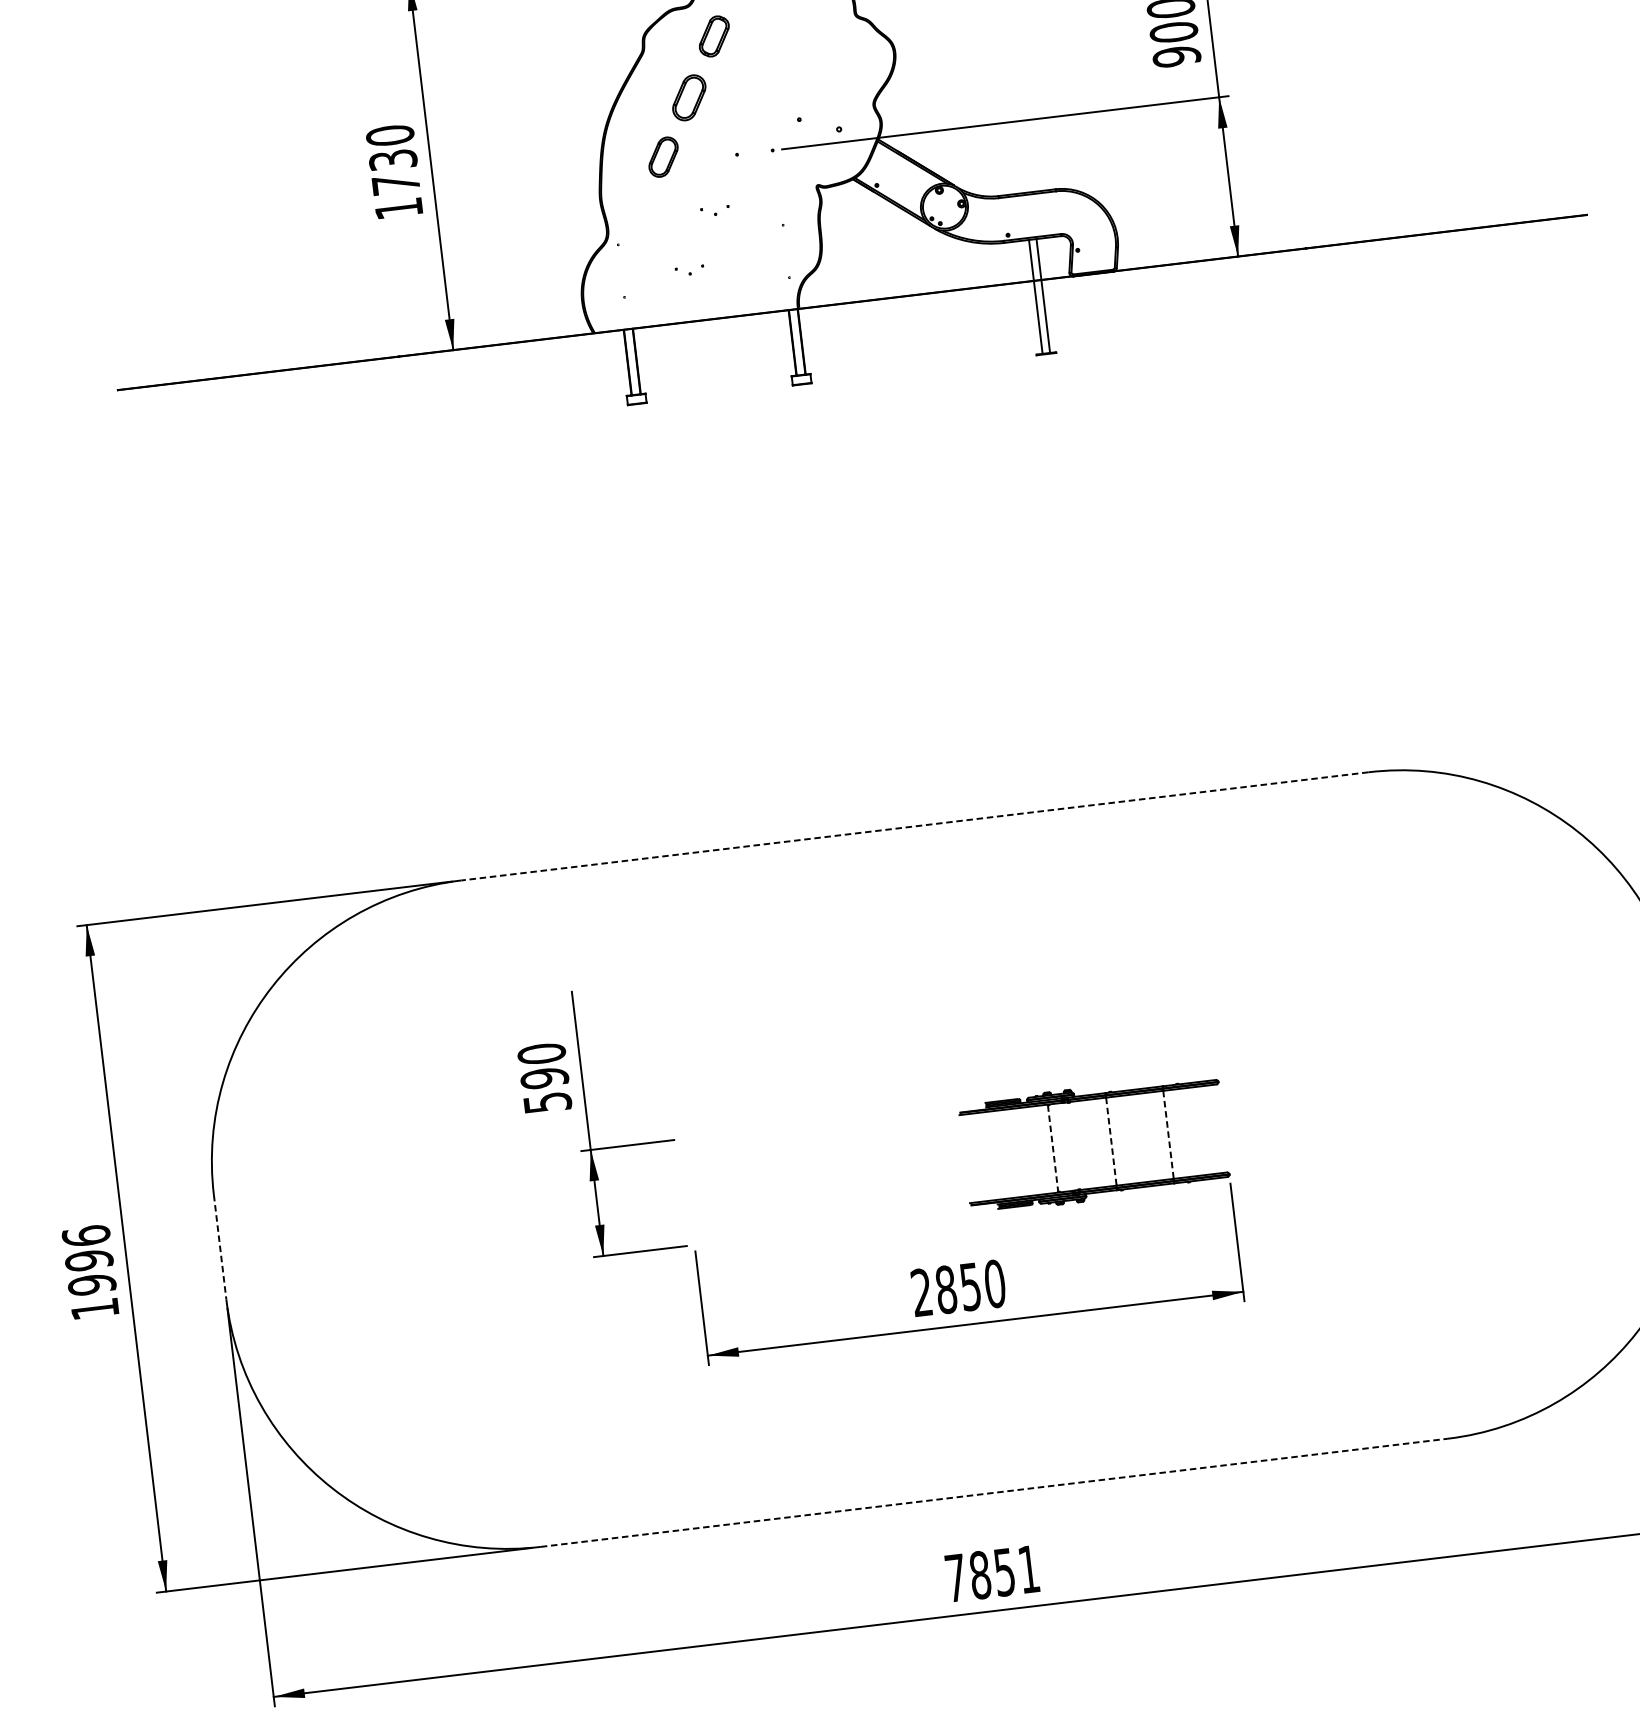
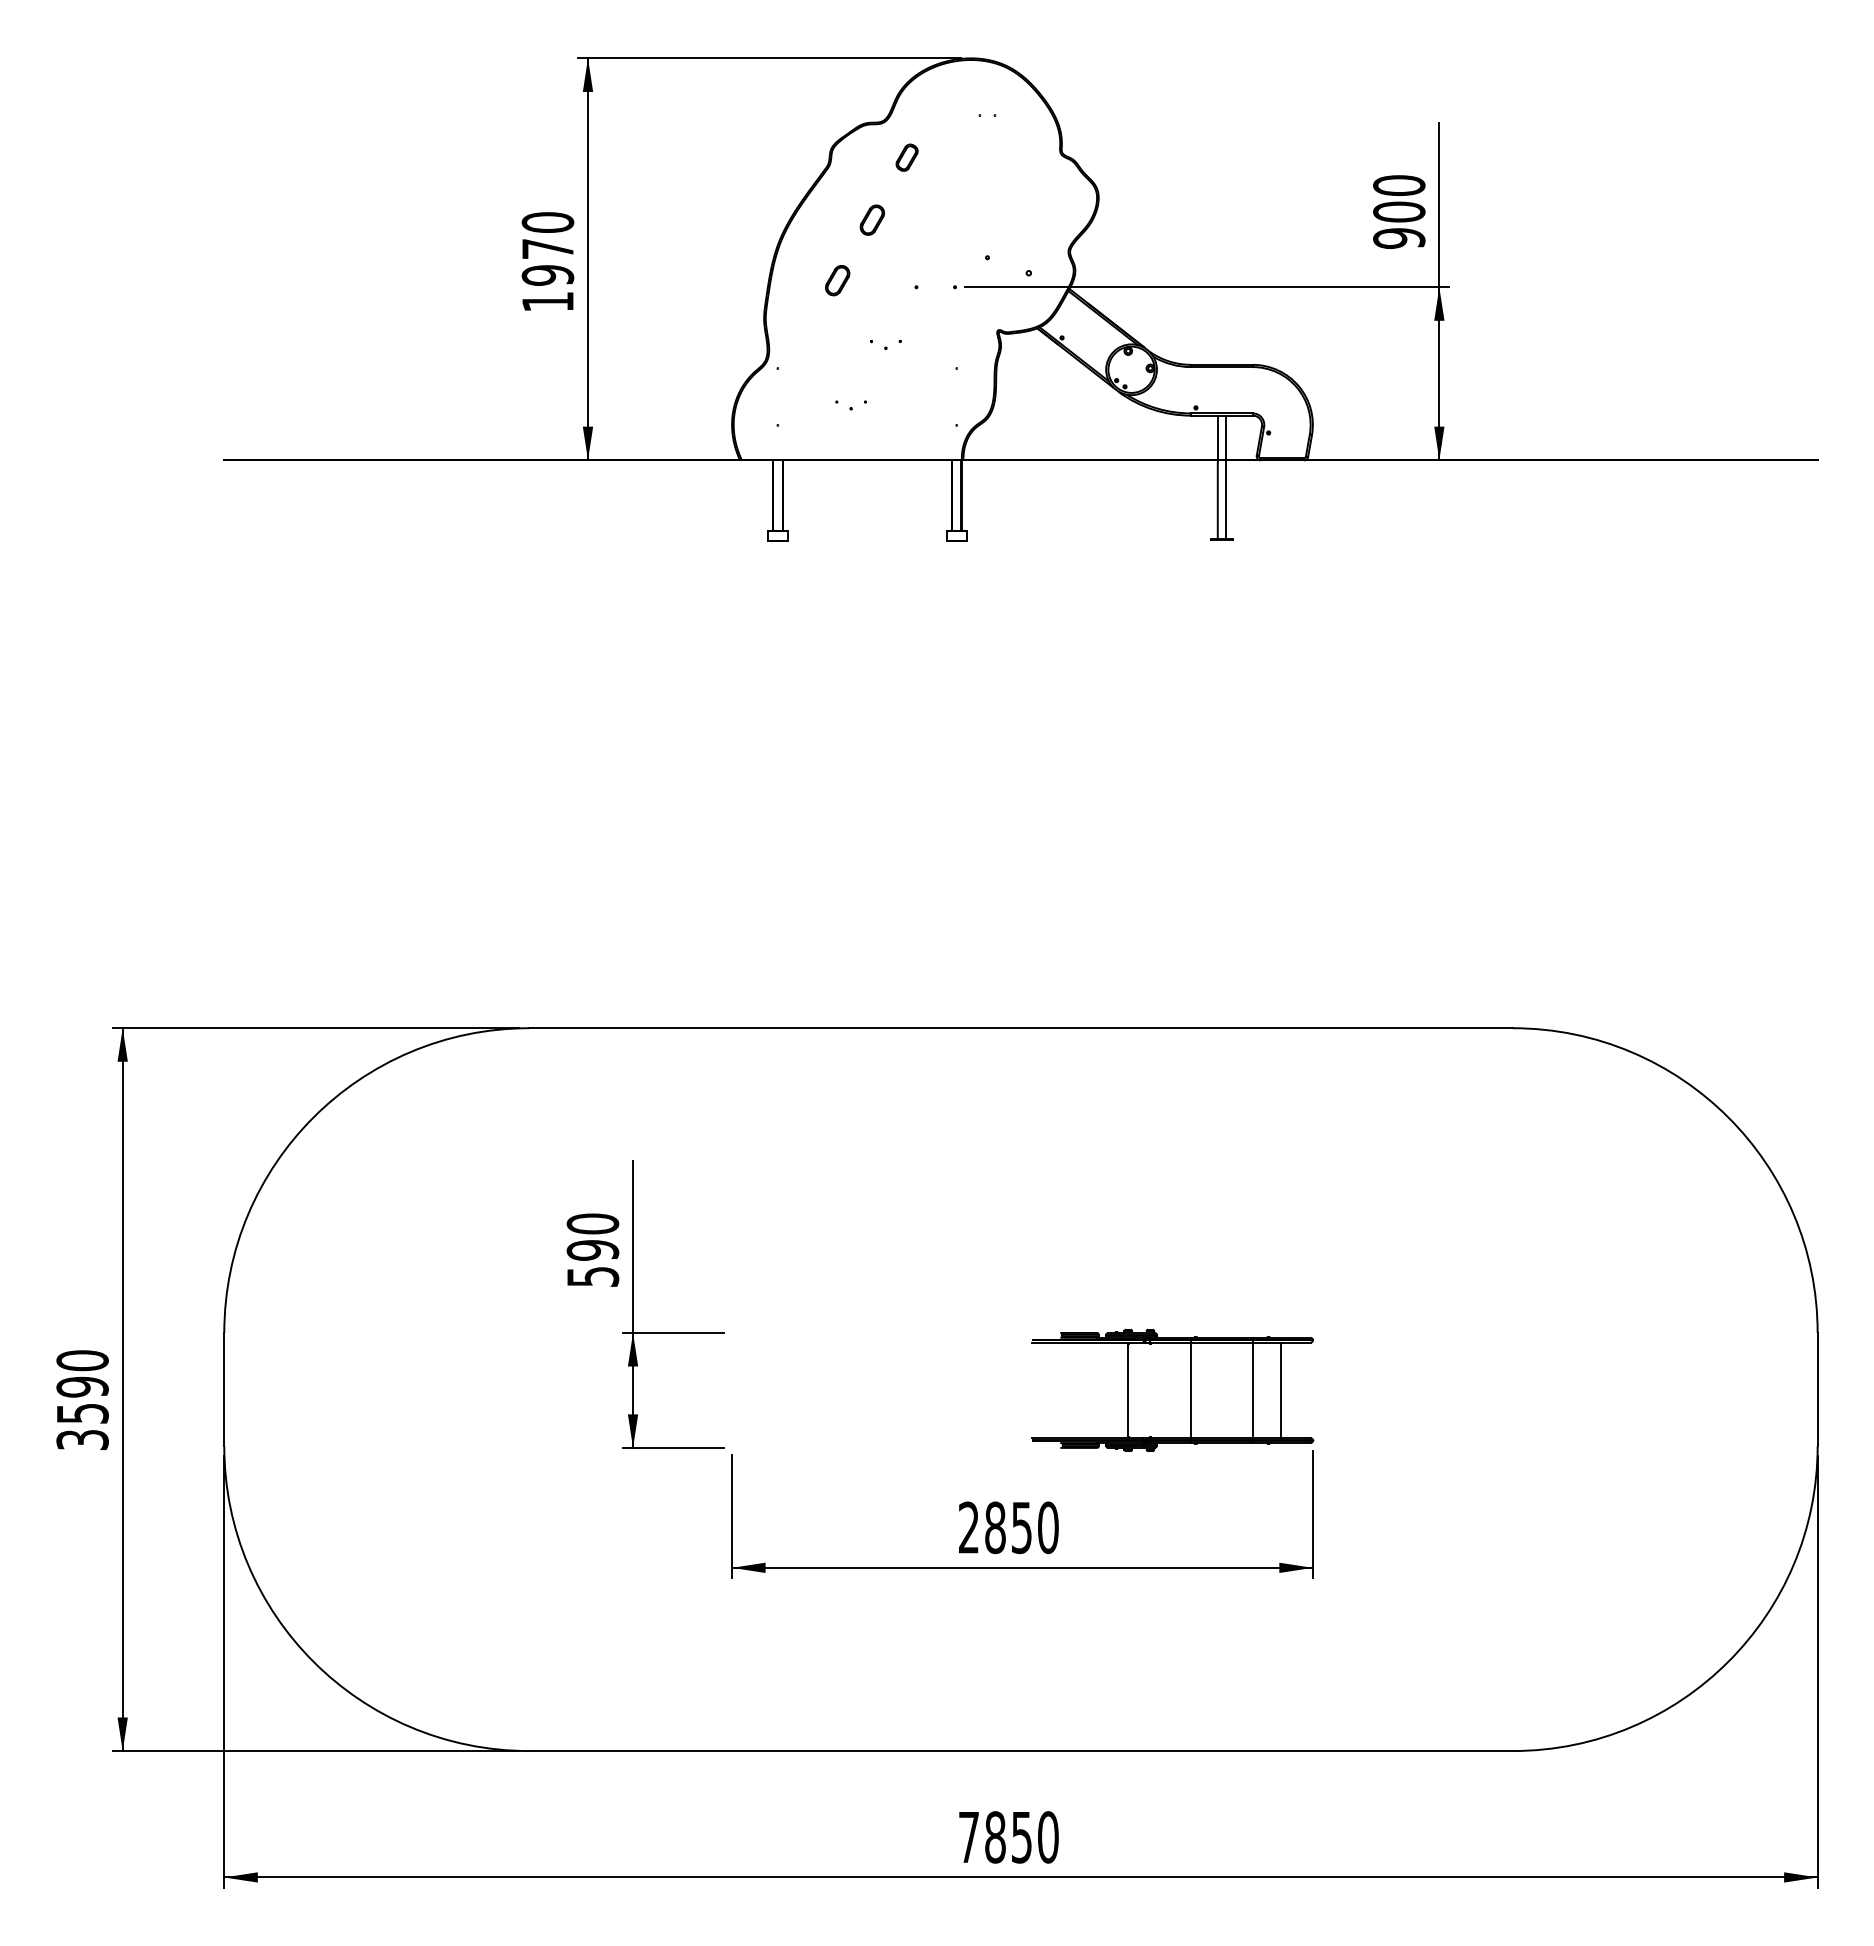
part: (713, 36) -> (906, 157), size x0.62
part: (688, 97) -> (871, 219), size x0.62
part: (663, 157) -> (837, 280), size x0.71
text: (394, 172) -> (547, 262), 1730 -> 1970
line: (914, 826) -> (1020, 1028), dashed -> solid
line: (1194, 1131) -> (1281, 1390), added
line: (1168, 1134) -> (1252, 1390), dashed -> solid
line: (1111, 1141) -> (1190, 1390), dashed -> solid
line: (1052, 1148) -> (1127, 1390), dashed -> solid
line: (220, 1247) -> (224, 1389), dashed -> solid
text: (90, 1271) -> (82, 1399), 1996 -> 3590
line: (993, 1493) -> (1020, 1751), dashed -> solid
text: (1029, 1569) -> (1048, 1837), 7851 -> 7850

